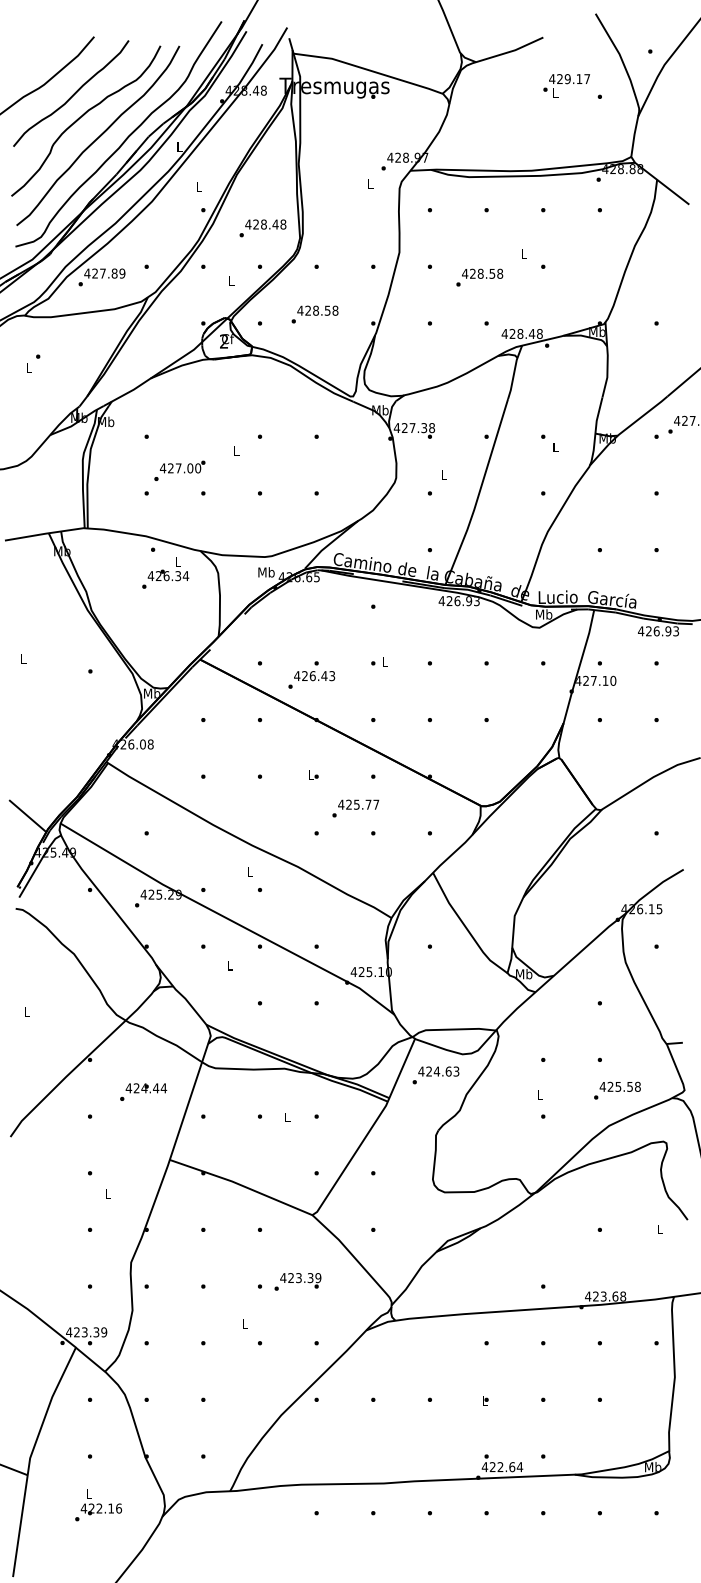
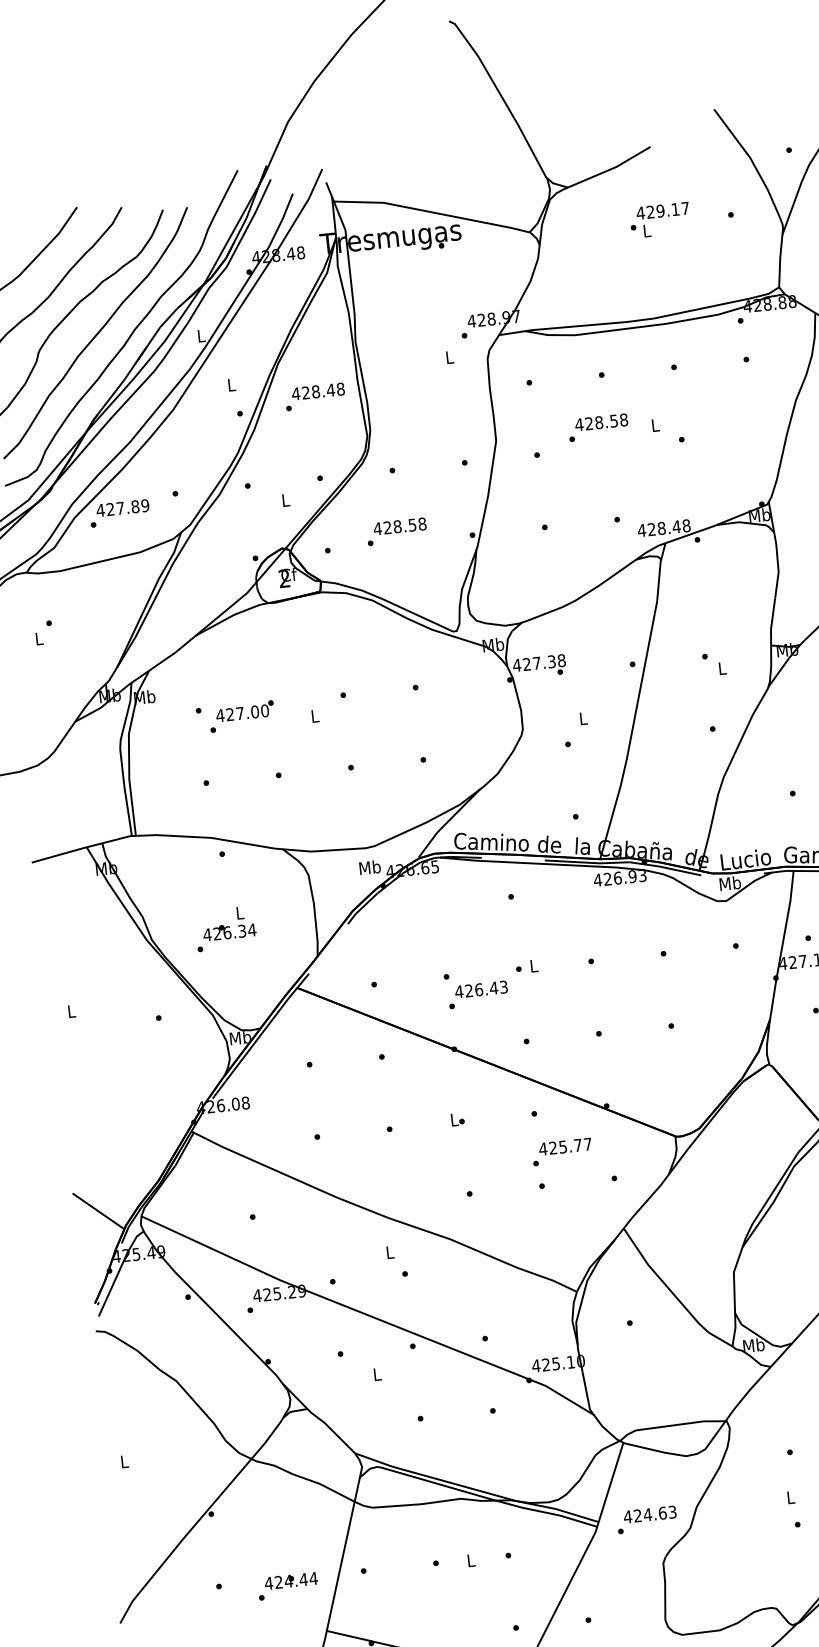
text: (566, 85) -> (659, 219), moved
text: (262, 228) -> (314, 397), moved
text: (479, 277) -> (598, 427), moved
text: (179, 470) -> (241, 716), moved
text: (165, 572) -> (225, 928), moved
text: (311, 679) -> (477, 994), moved
text: (355, 808) -> (561, 1151), moved
text: (435, 1075) -> (646, 1520), moved
text: (143, 1091) -> (287, 1585), moved

